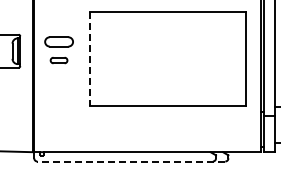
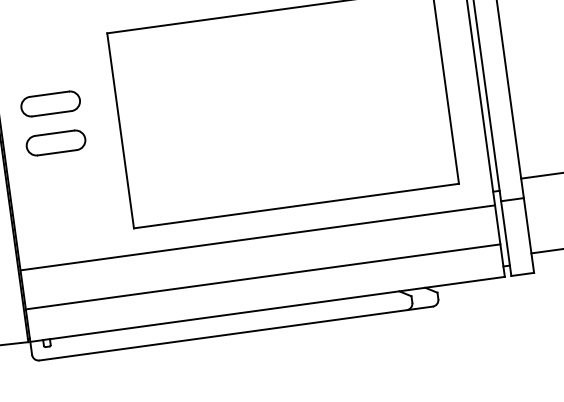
line: (90, 59) -> (121, 131), dashed -> solid
part: (58, 60) -> (54, 143), size x1.67
line: (147, 118) -> (257, 238), added
line: (147, 136) -> (262, 276), added
line: (131, 161) -> (236, 333), dashed -> solid

